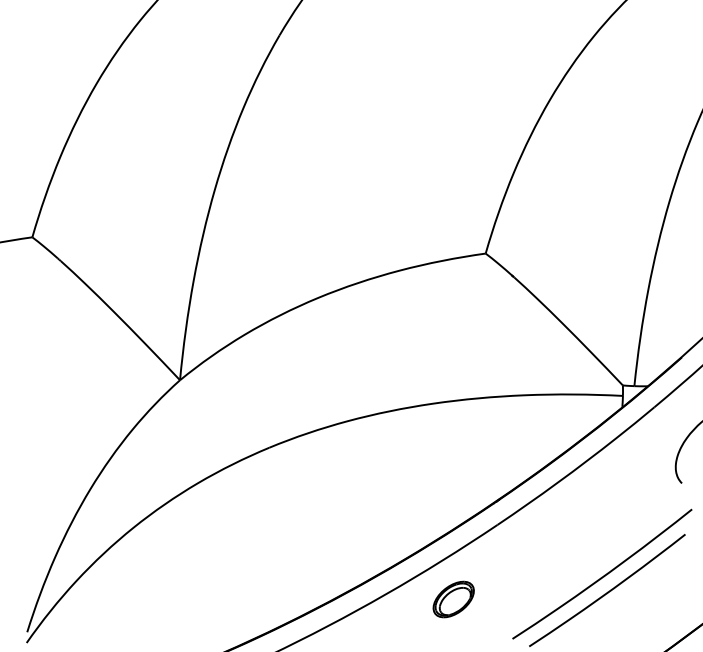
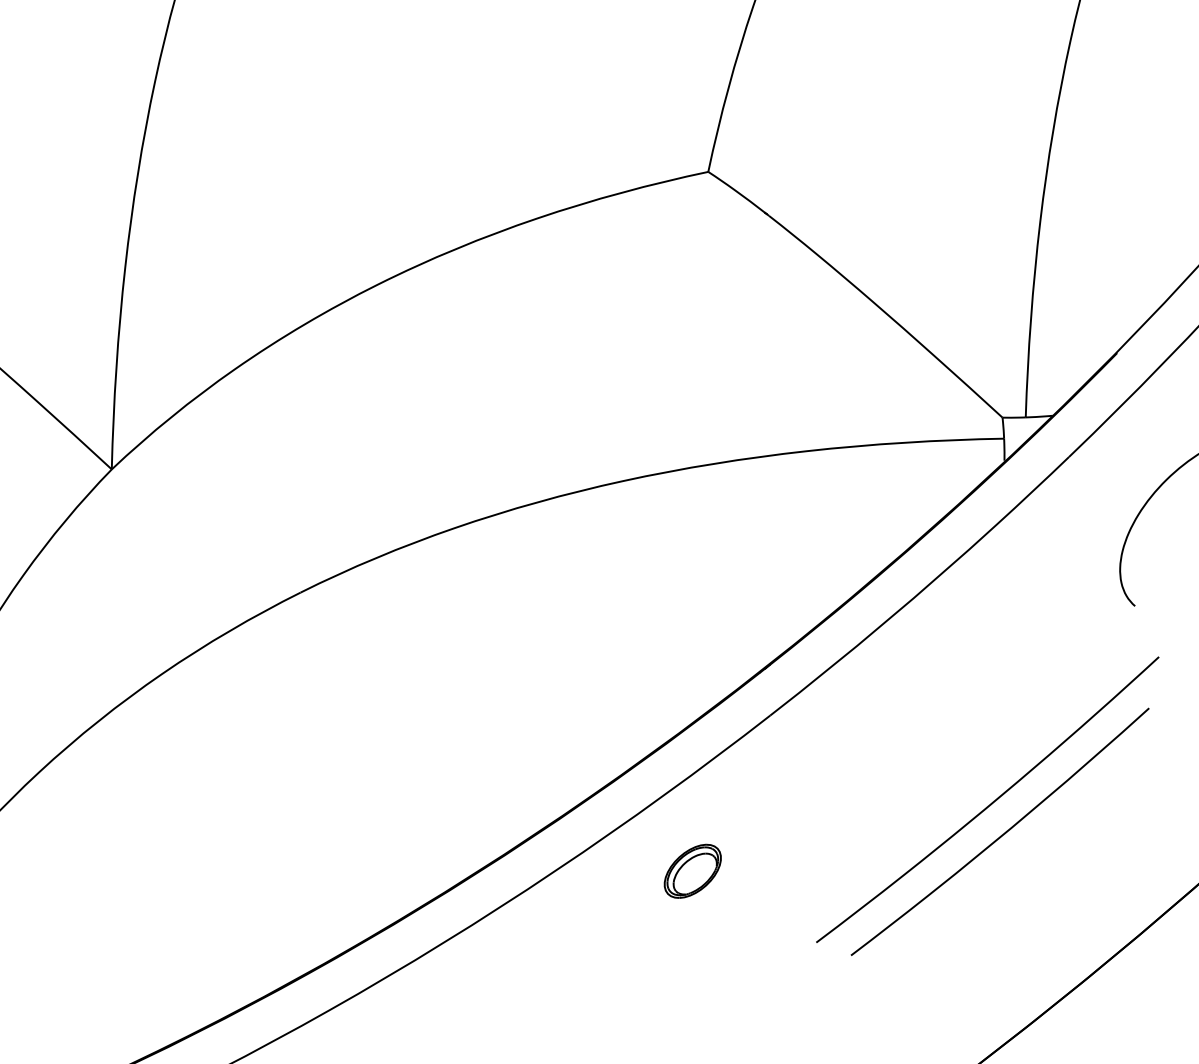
part: (453, 598) -> (692, 869), size x0.71

